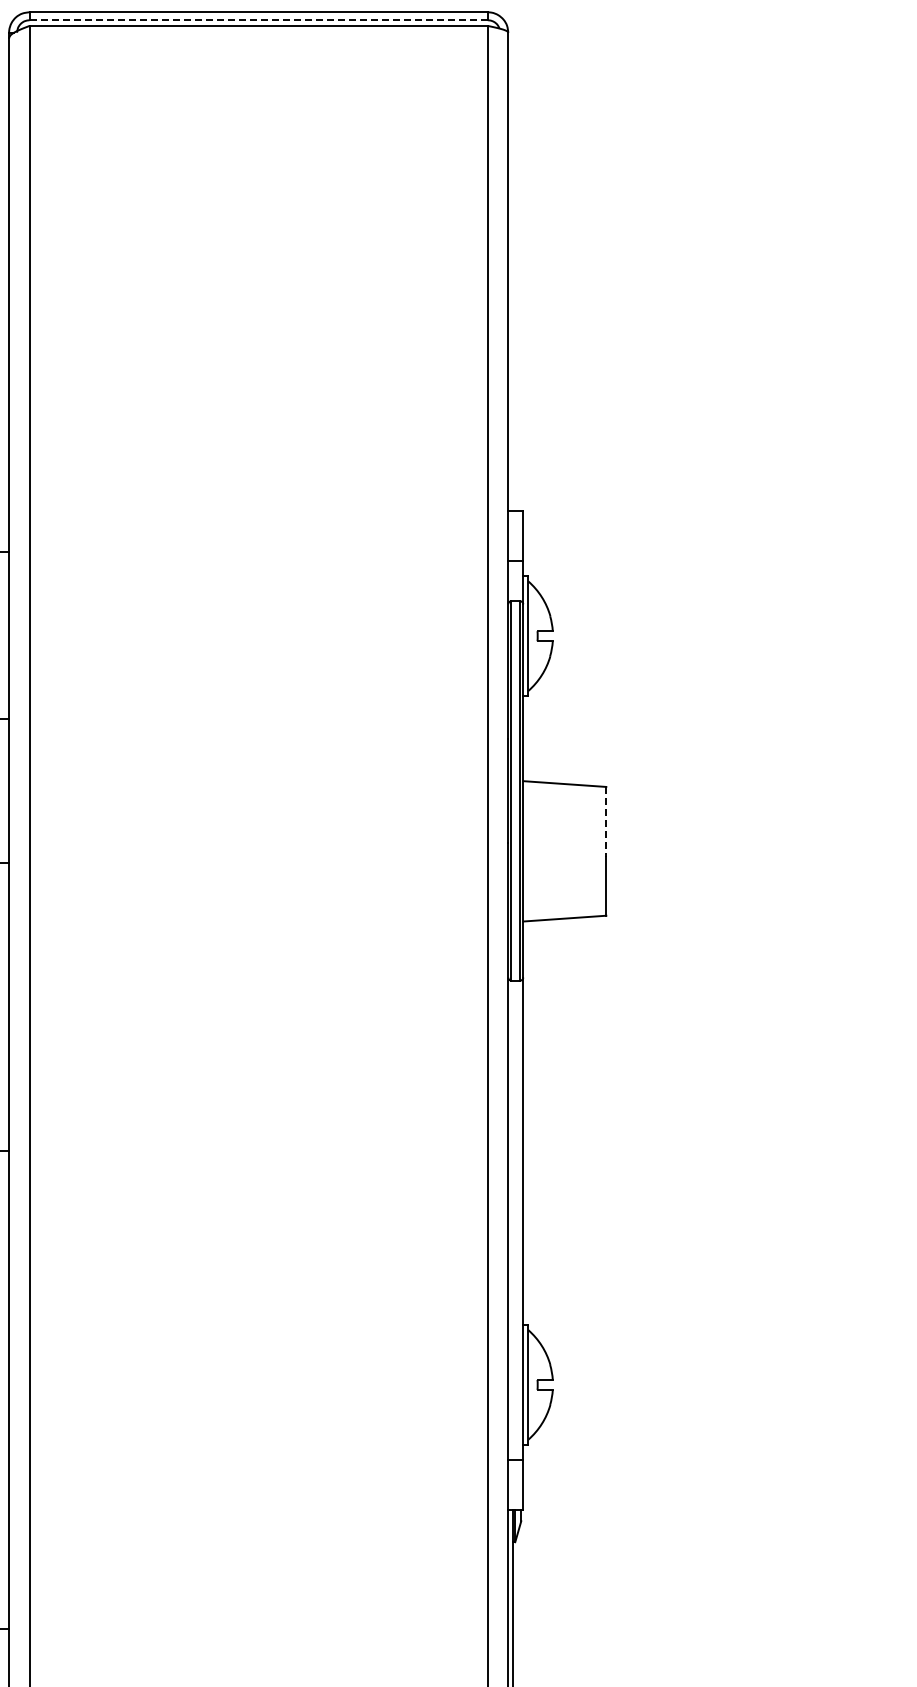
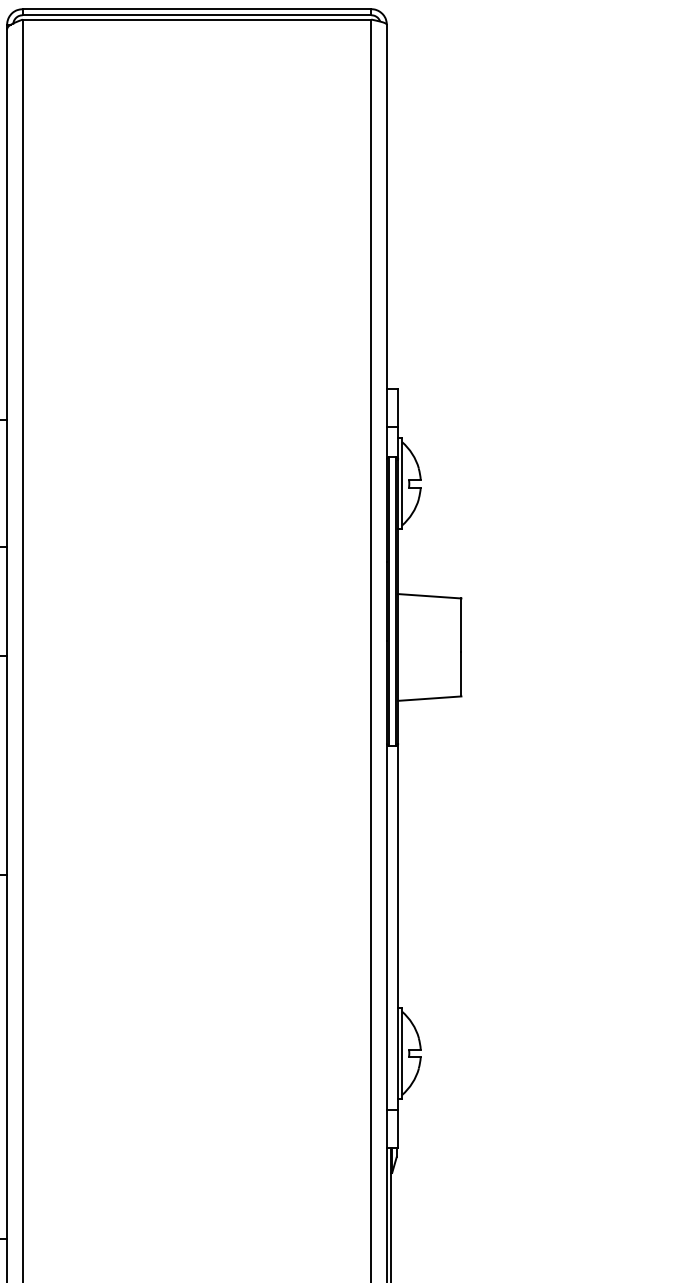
line: (258, 20) -> (196, 15), dashed -> solid
line: (606, 822) -> (461, 625), dashed -> solid

